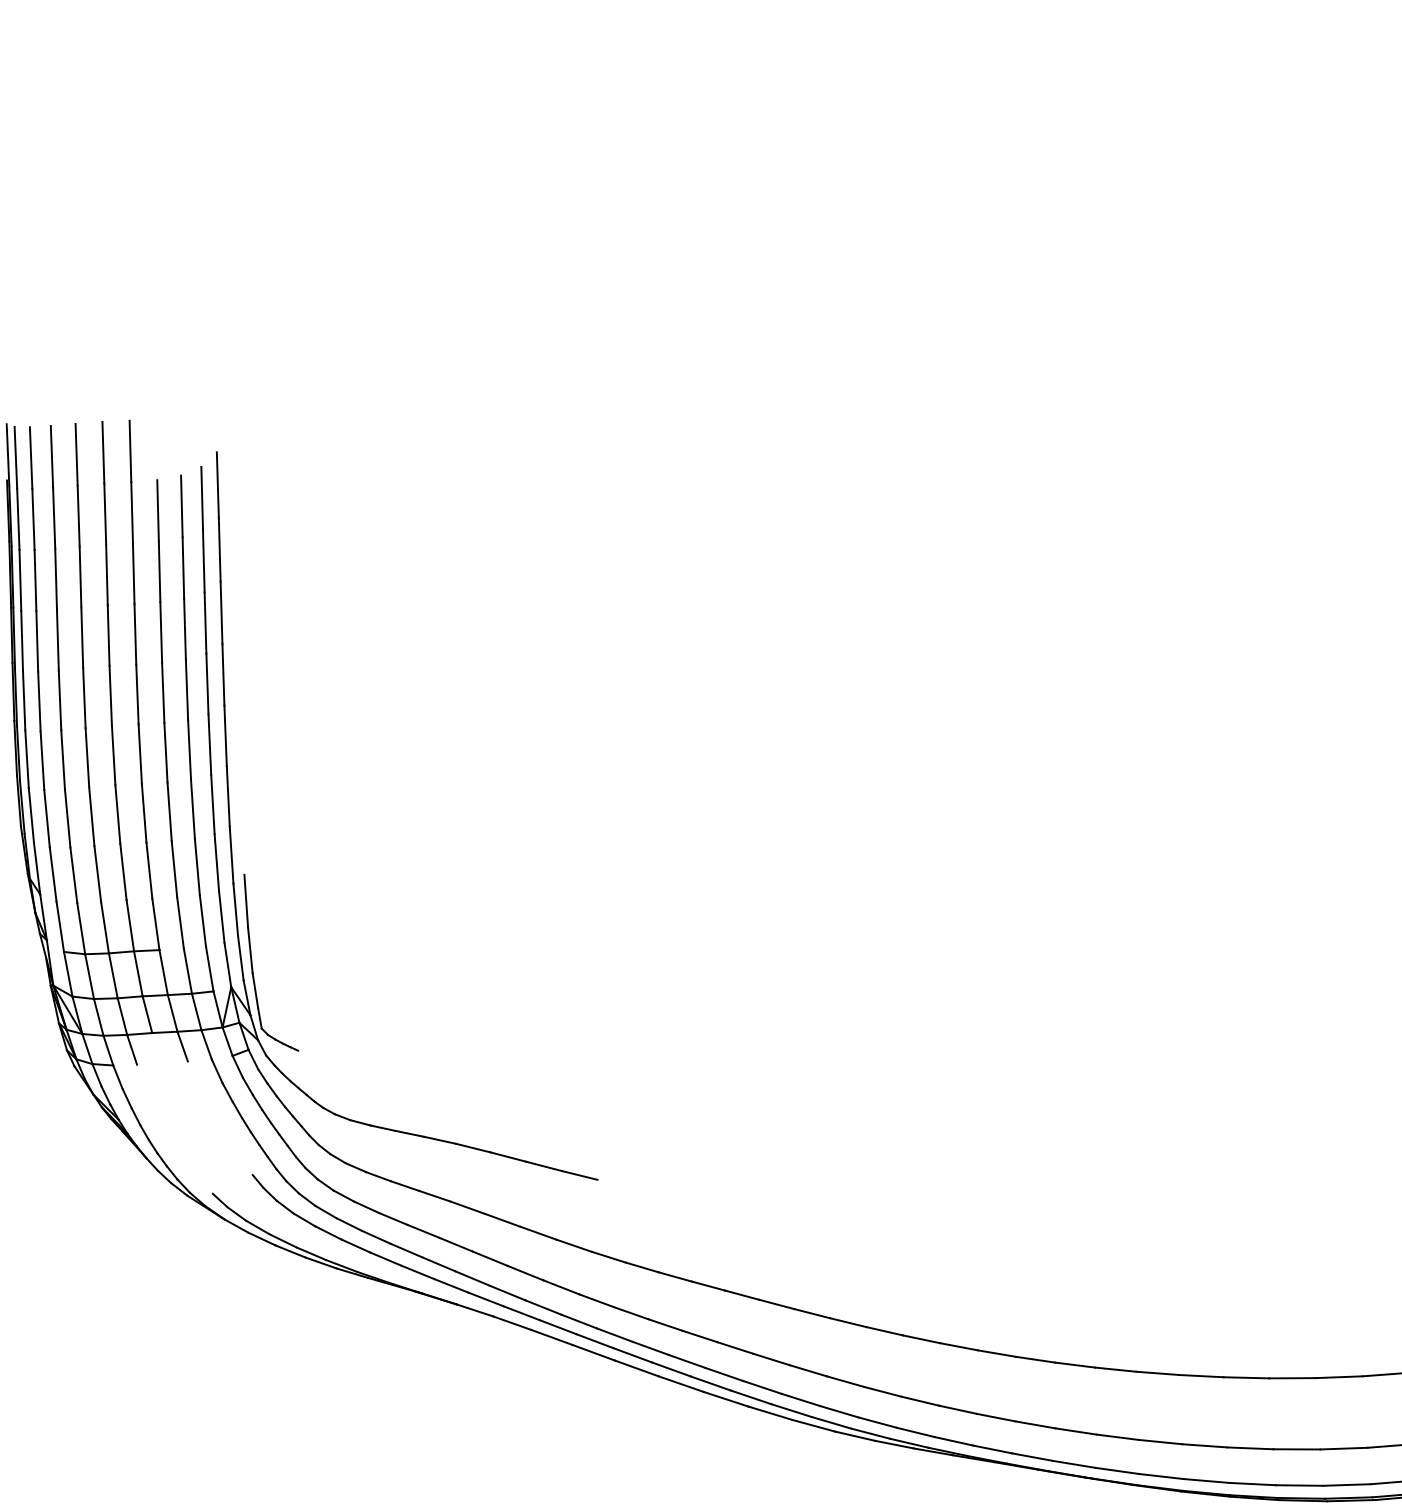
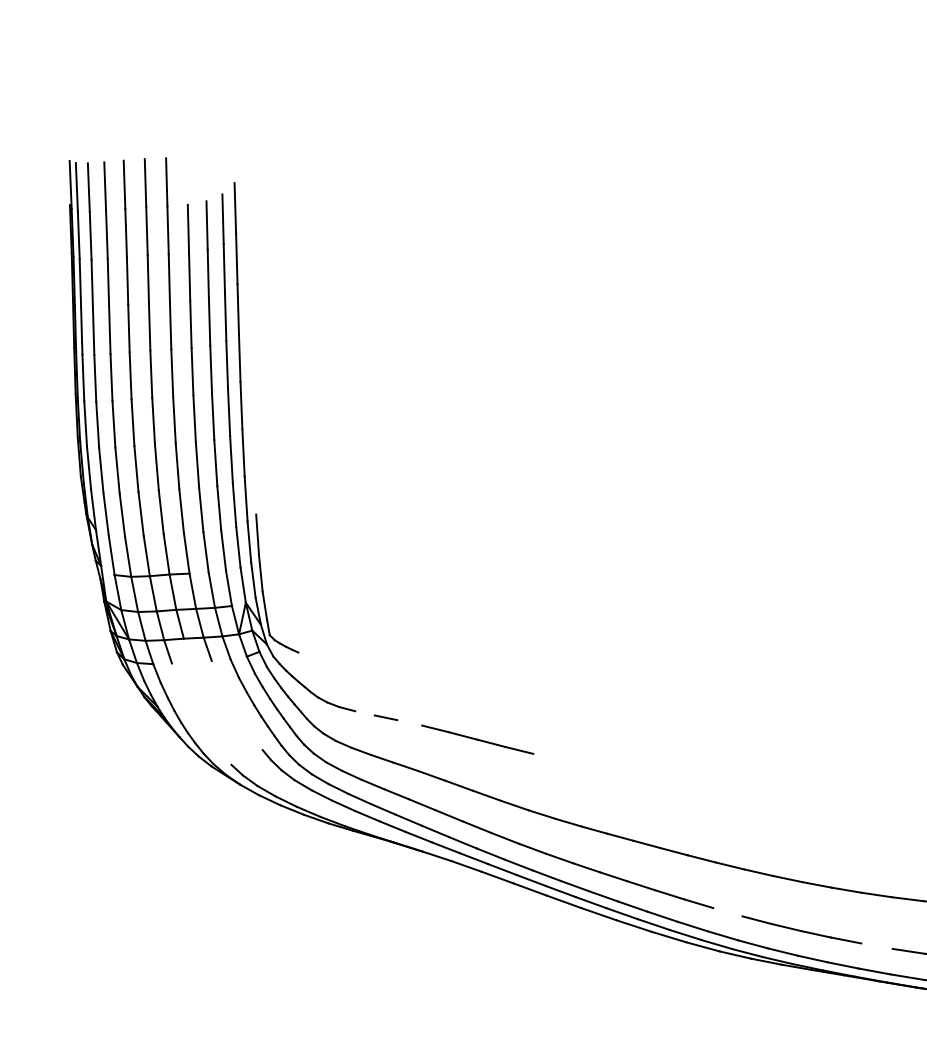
line: (382, 1127) -> (364, 712), removed
line: (440, 1139) -> (410, 722), removed
line: (845, 1381) -> (727, 912), removed
line: (1035, 1424) -> (876, 945), removed

